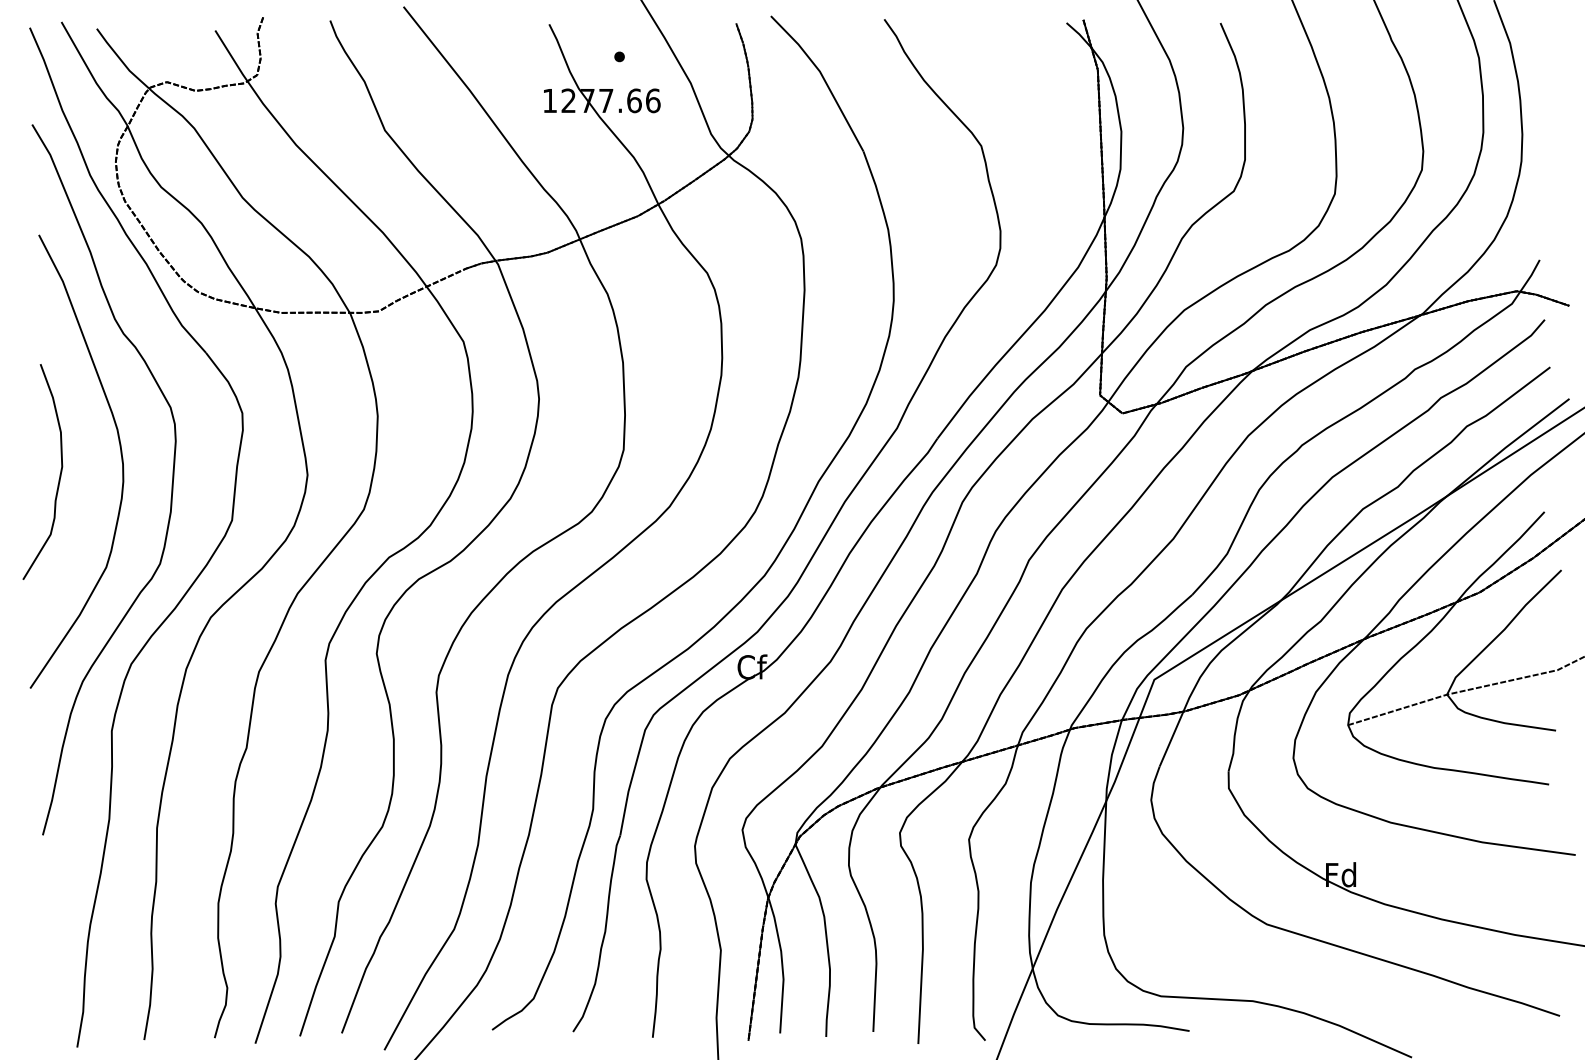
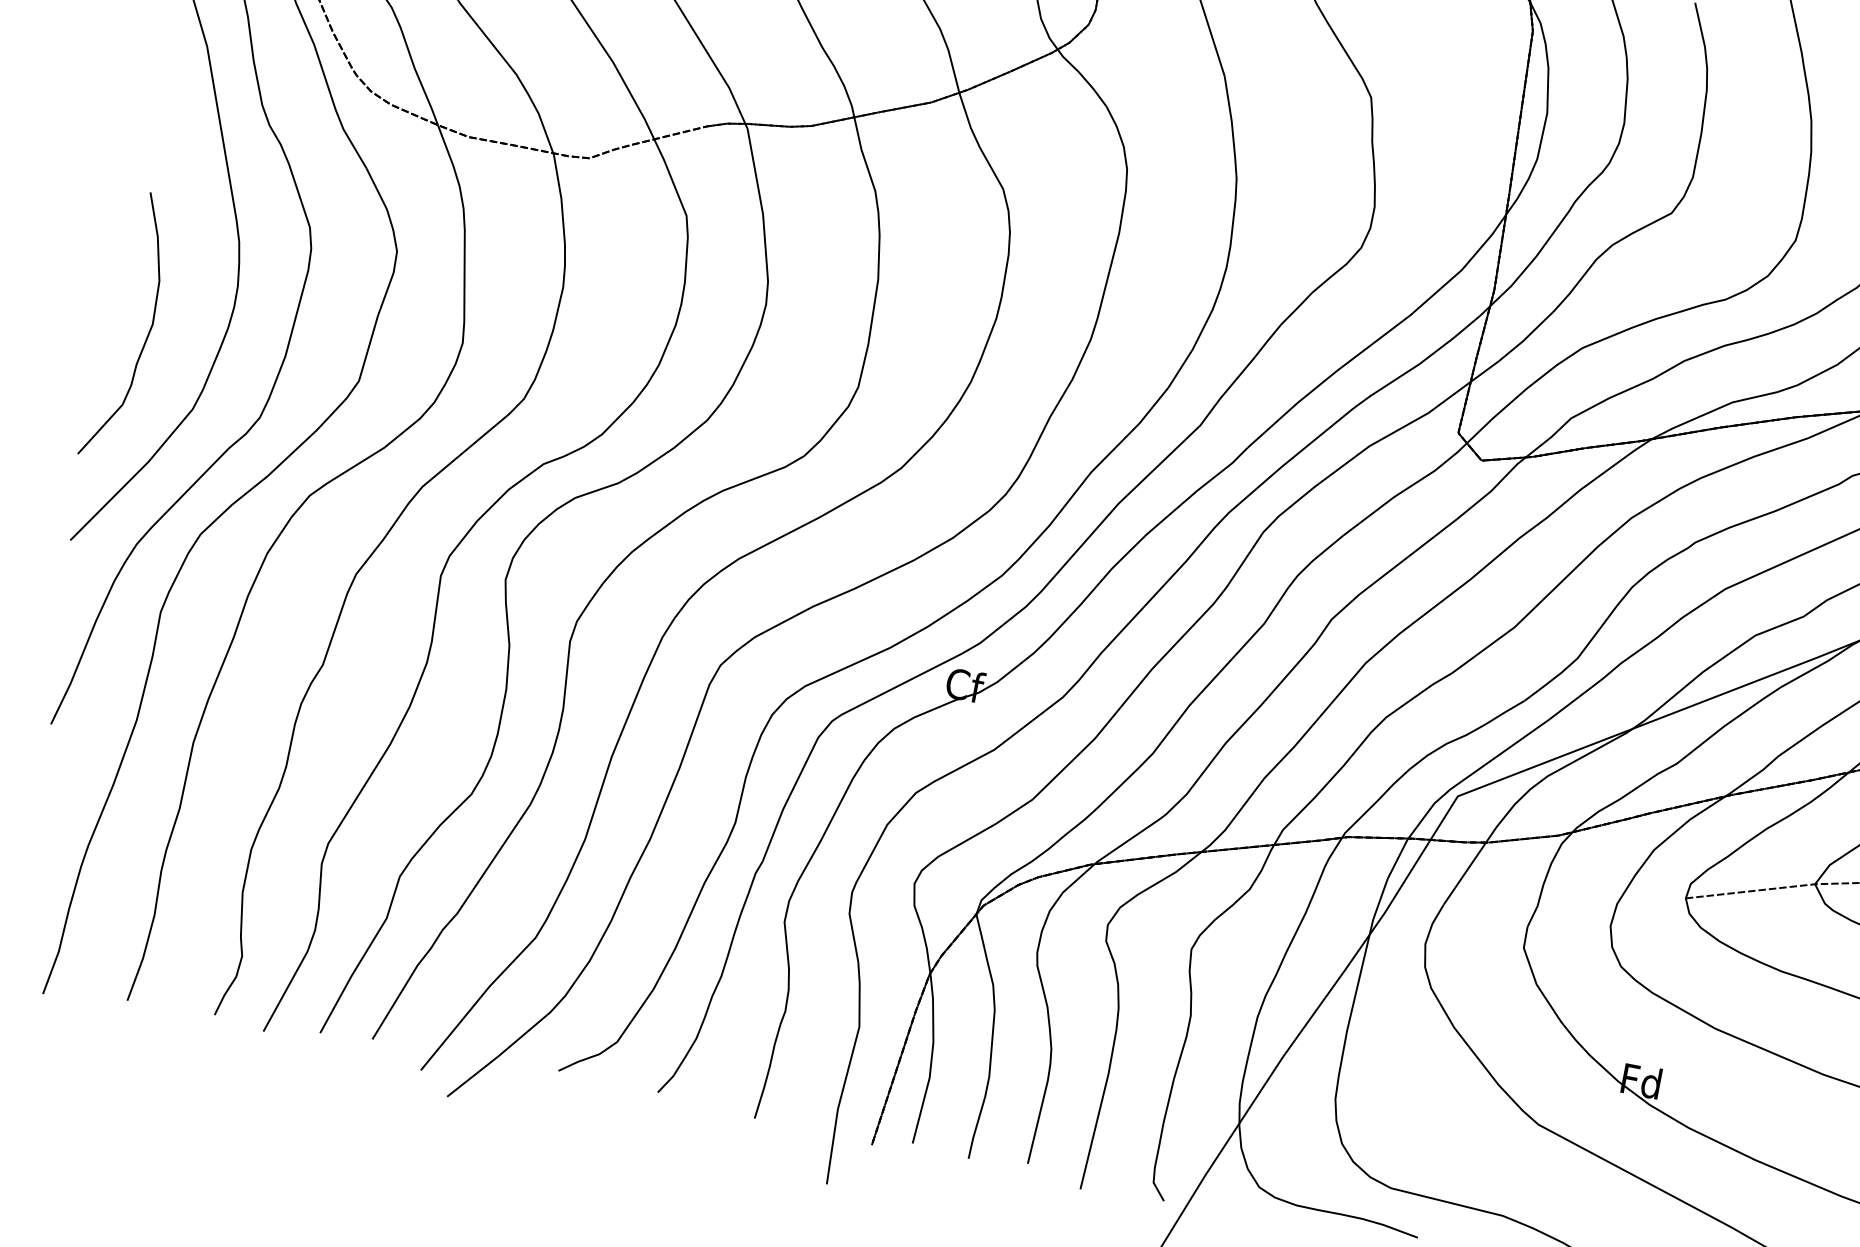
curve: (59, 474) -> (147, 332), moved

